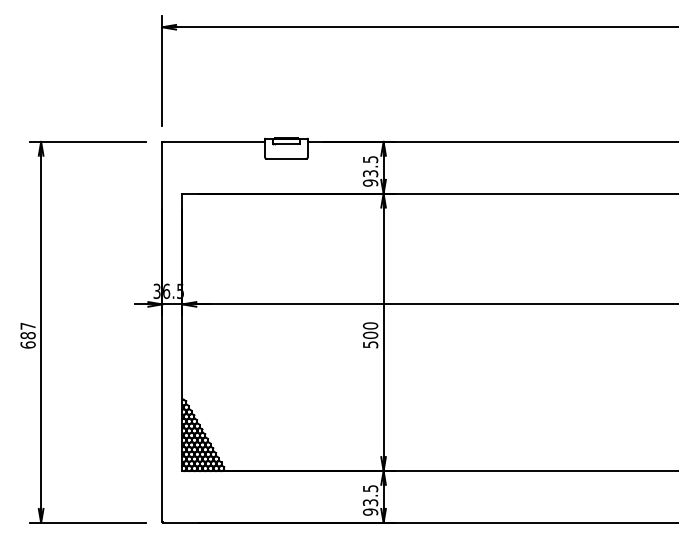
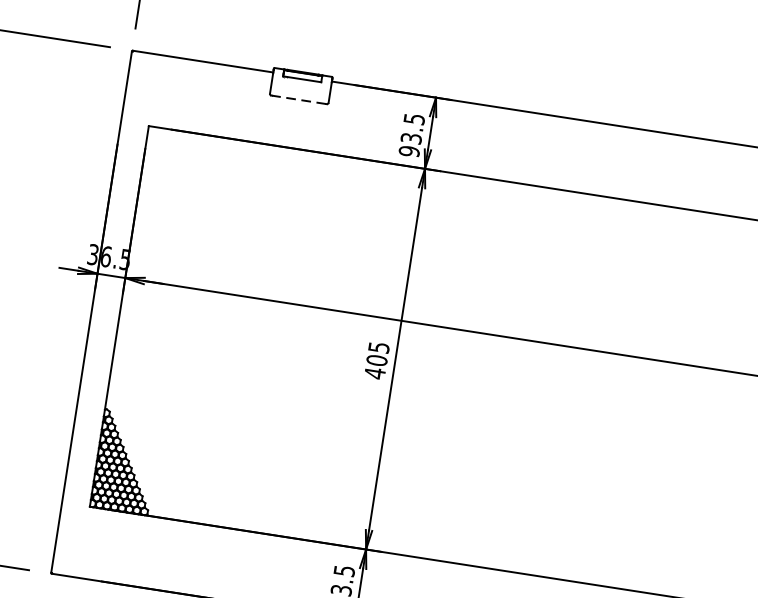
line: (286, 158) -> (299, 99), solid -> dashed
text: (370, 335) -> (376, 360), 500 -> 405

